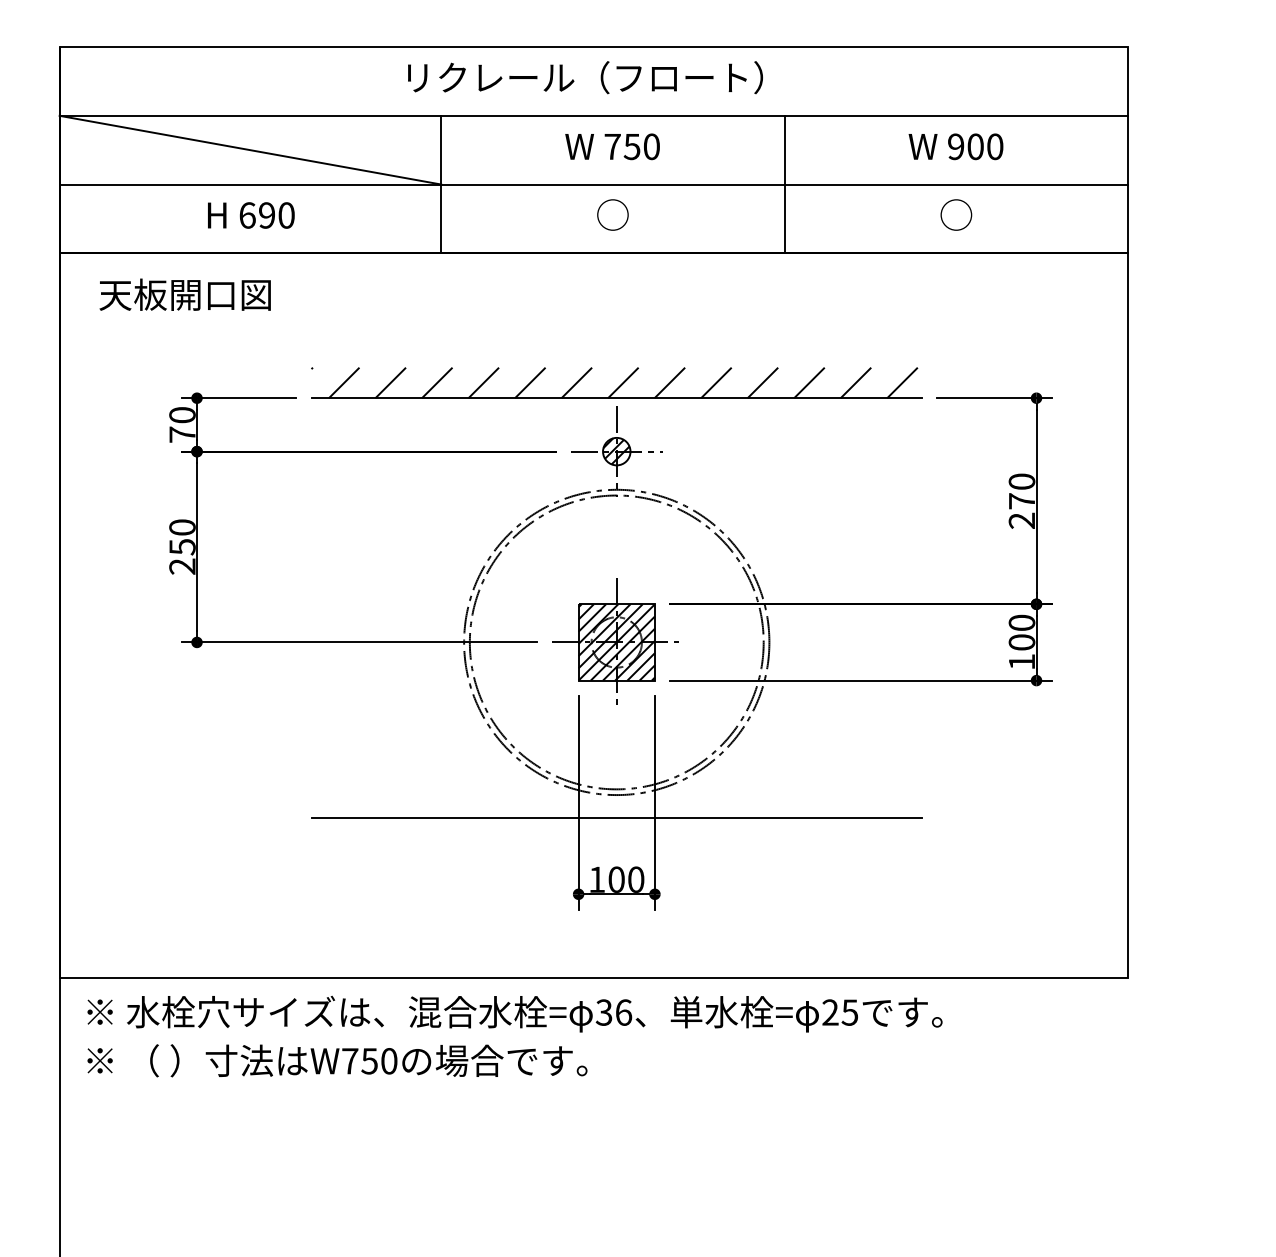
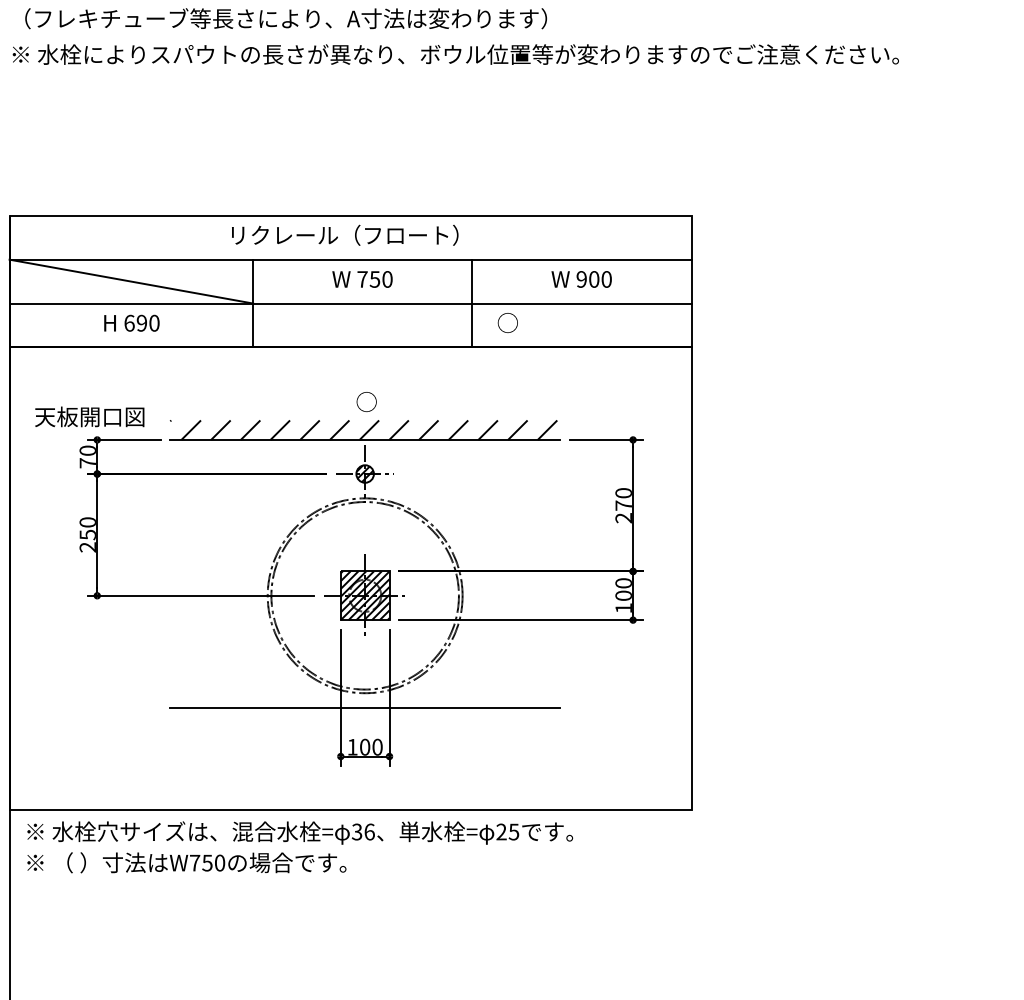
text: (955, 214) -> (507, 322), moved
text: (612, 215) -> (366, 402), moved
text: (184, 294) -> (89, 416), moved

